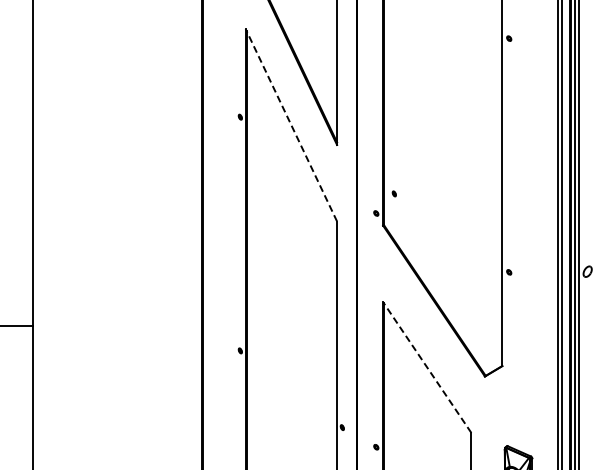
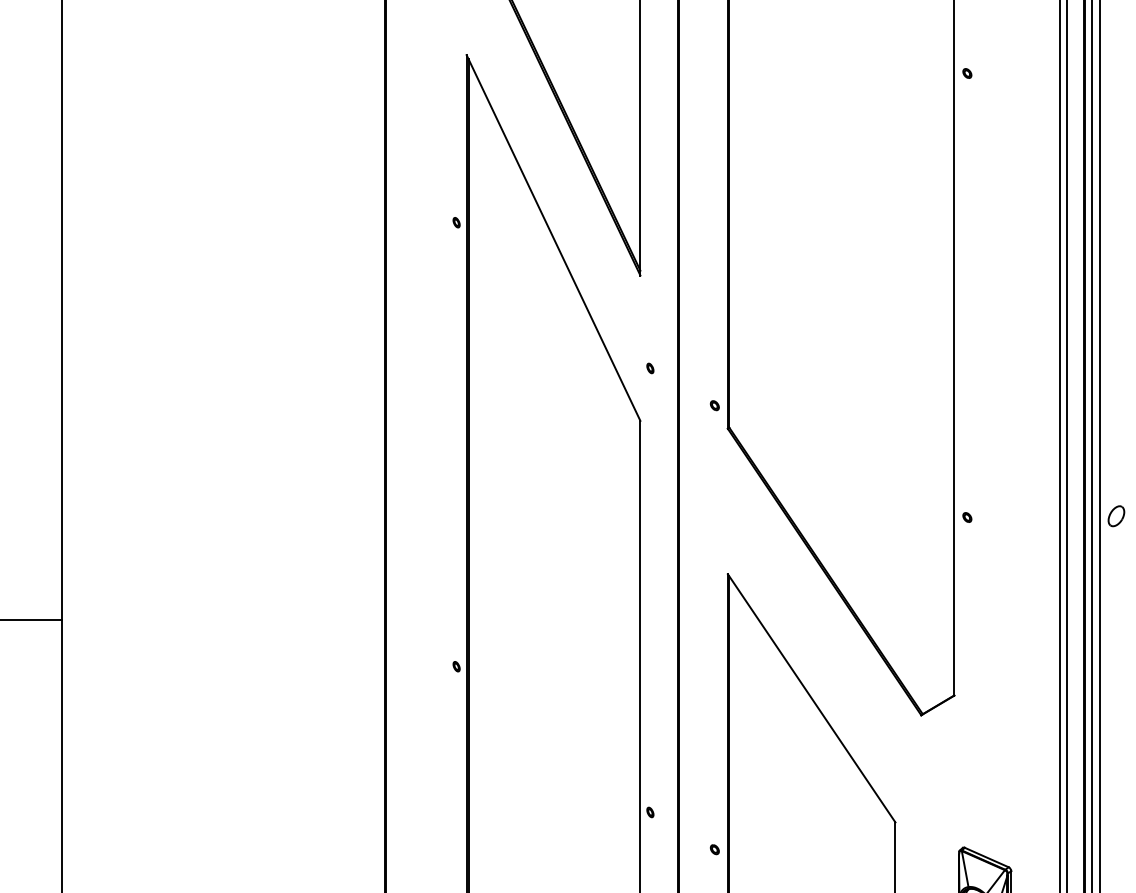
line: (291, 125) -> (553, 238), dashed -> solid
part: (393, 193) -> (648, 367), moved
line: (427, 367) -> (812, 698), dashed -> solid

